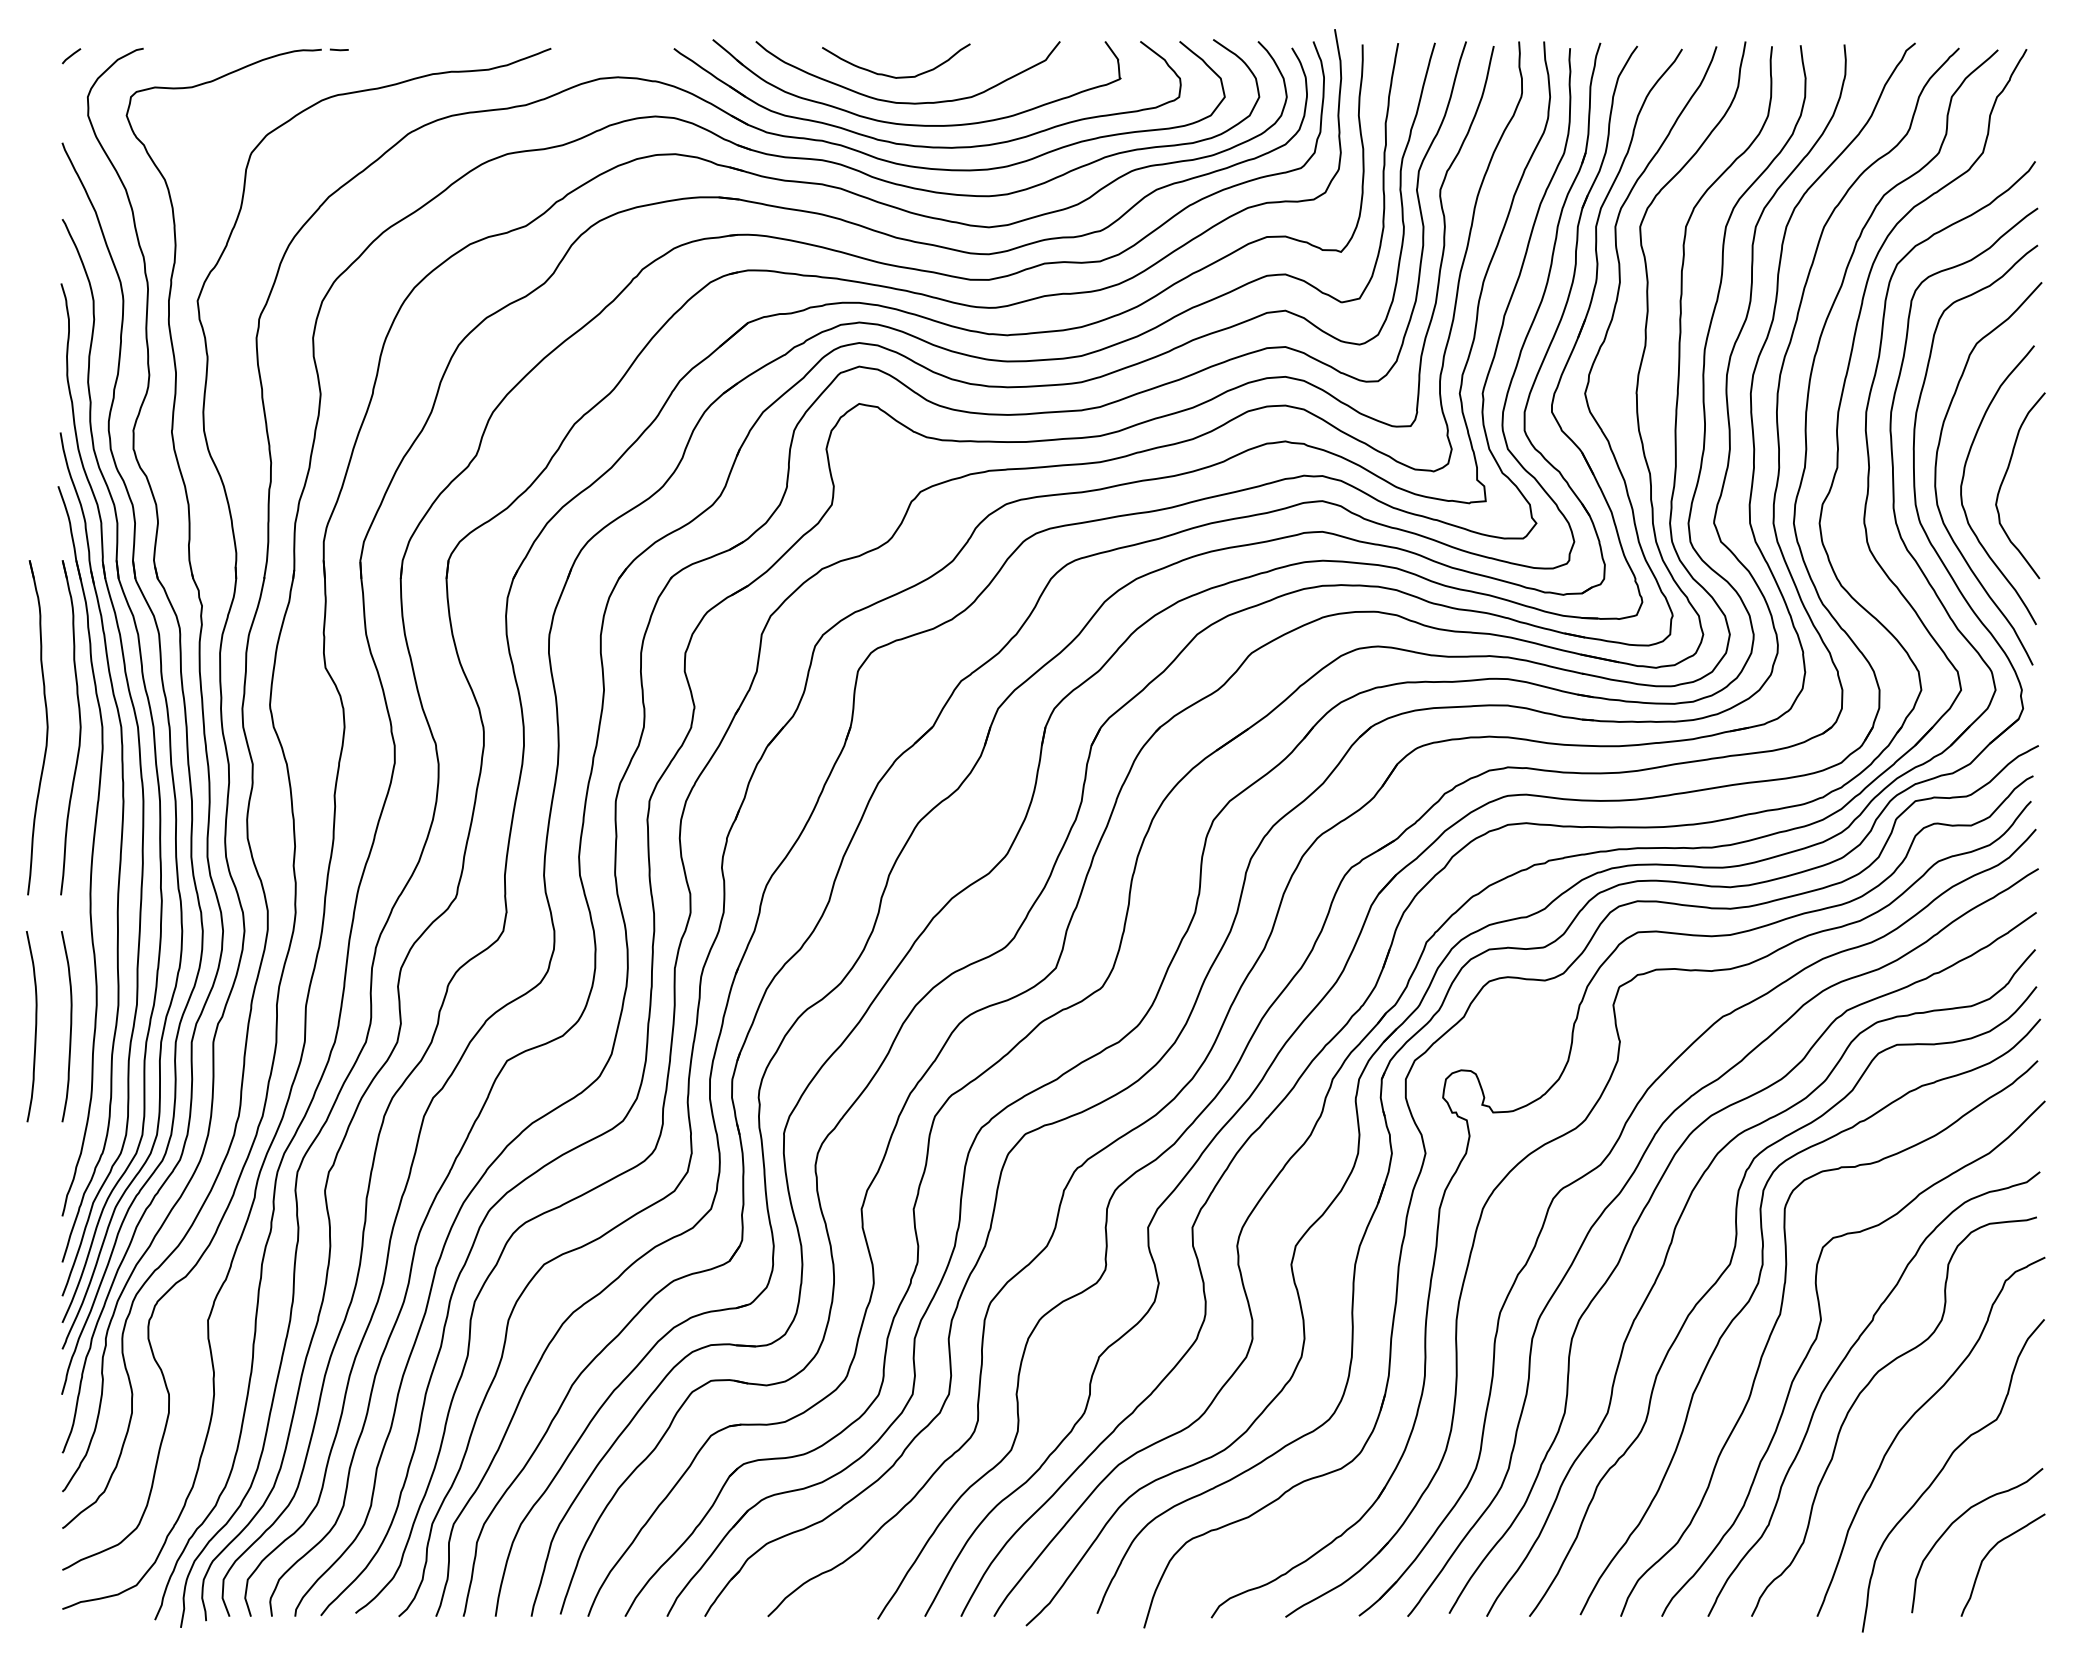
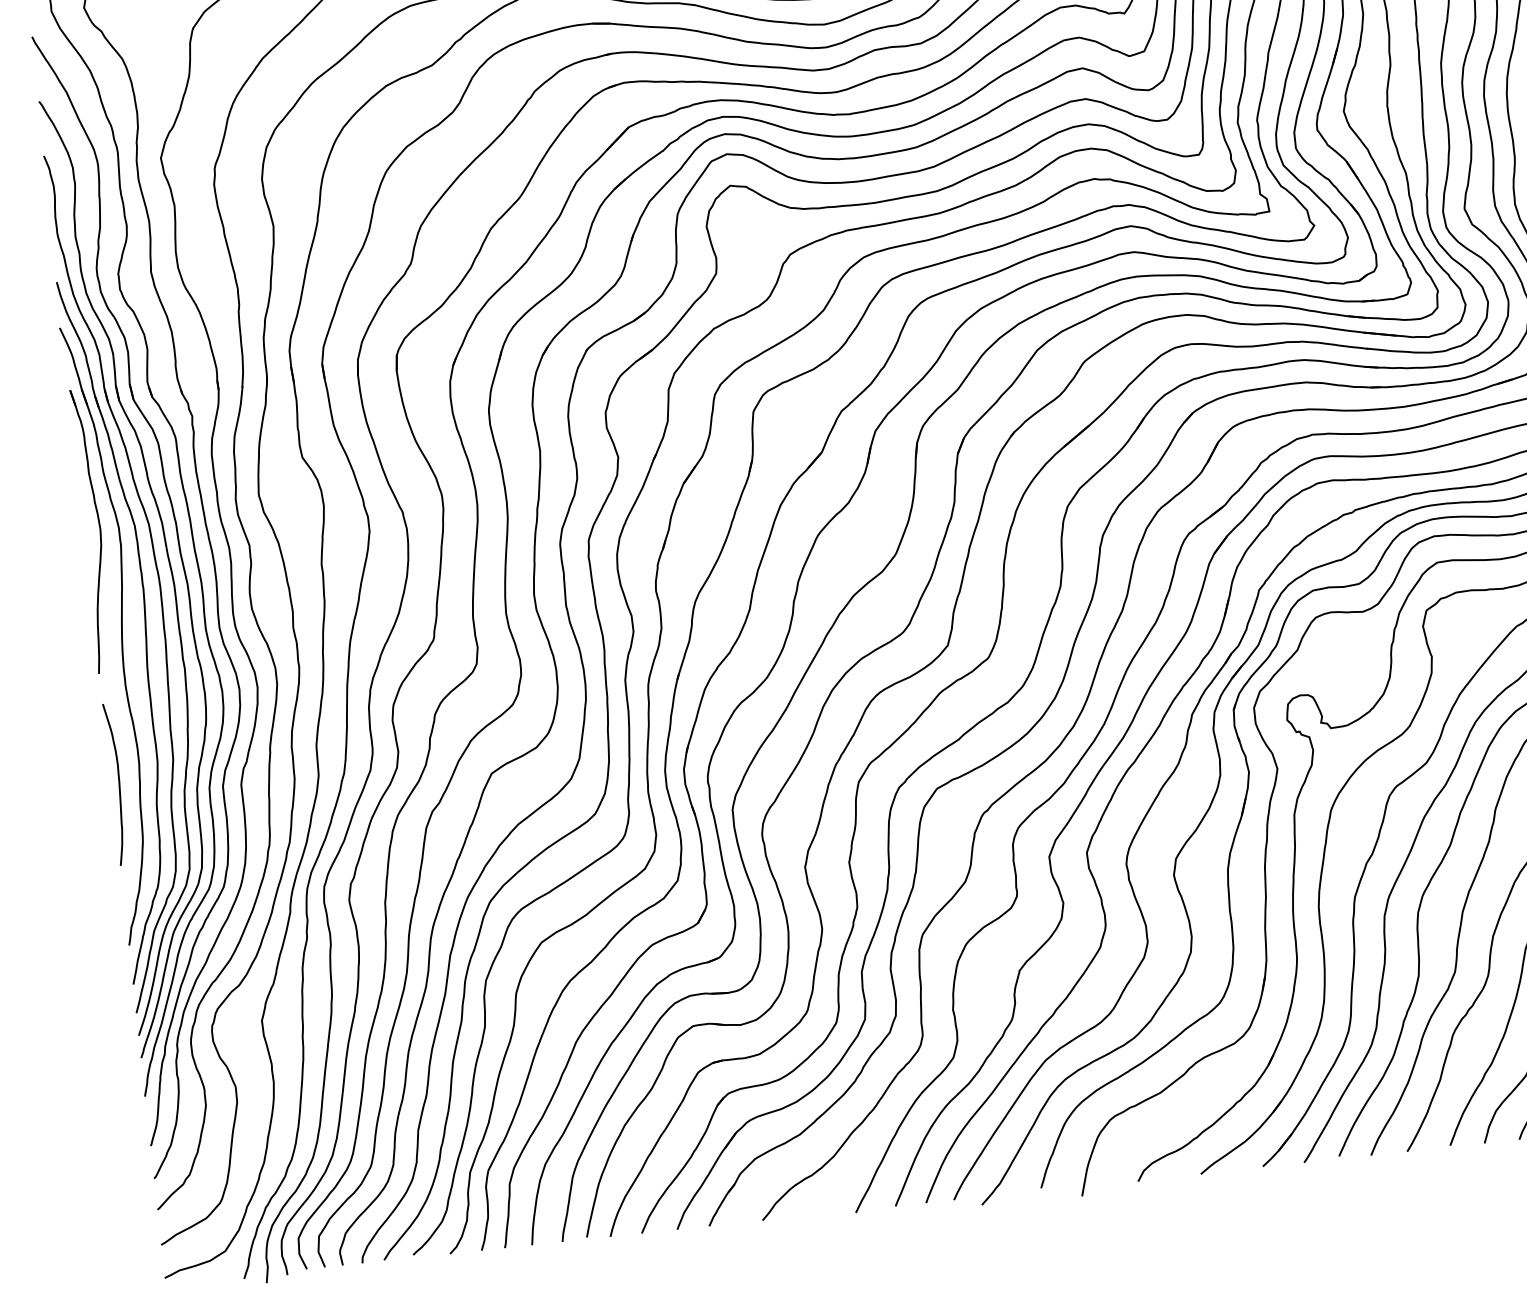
part: (46, 727) -> (71, 533), removed
curve: (35, 1026) -> (89, 787), removed

